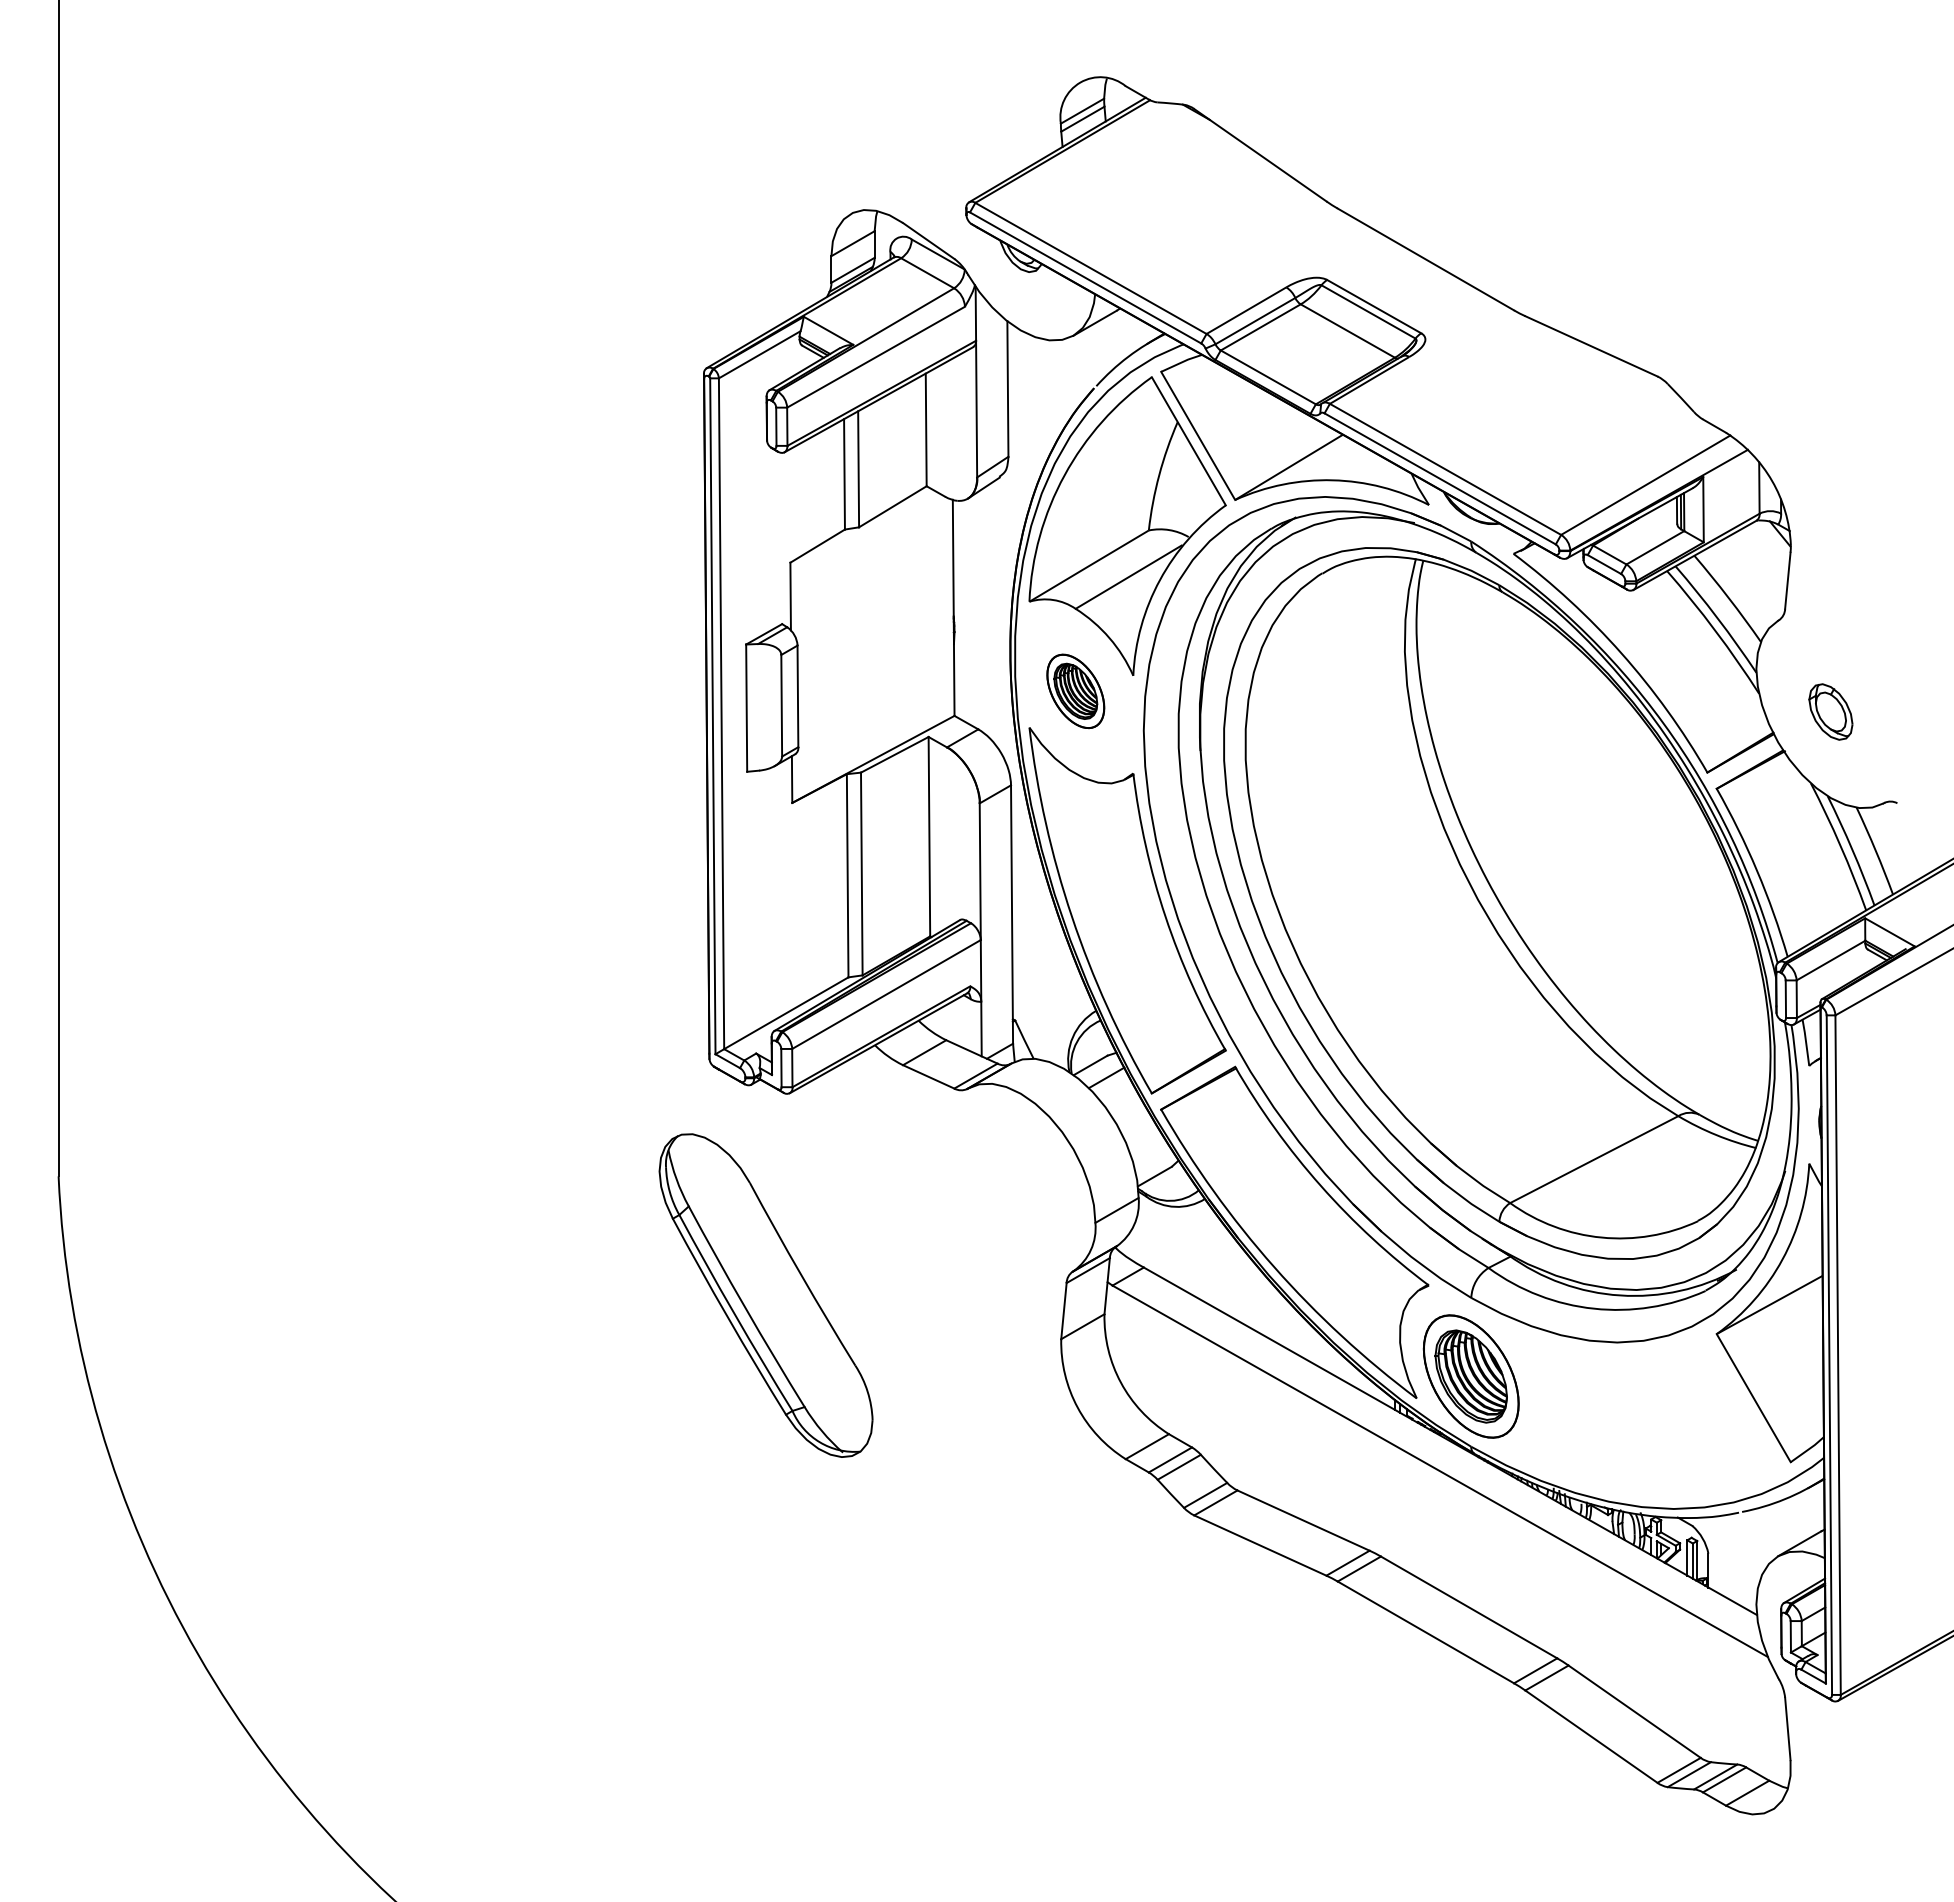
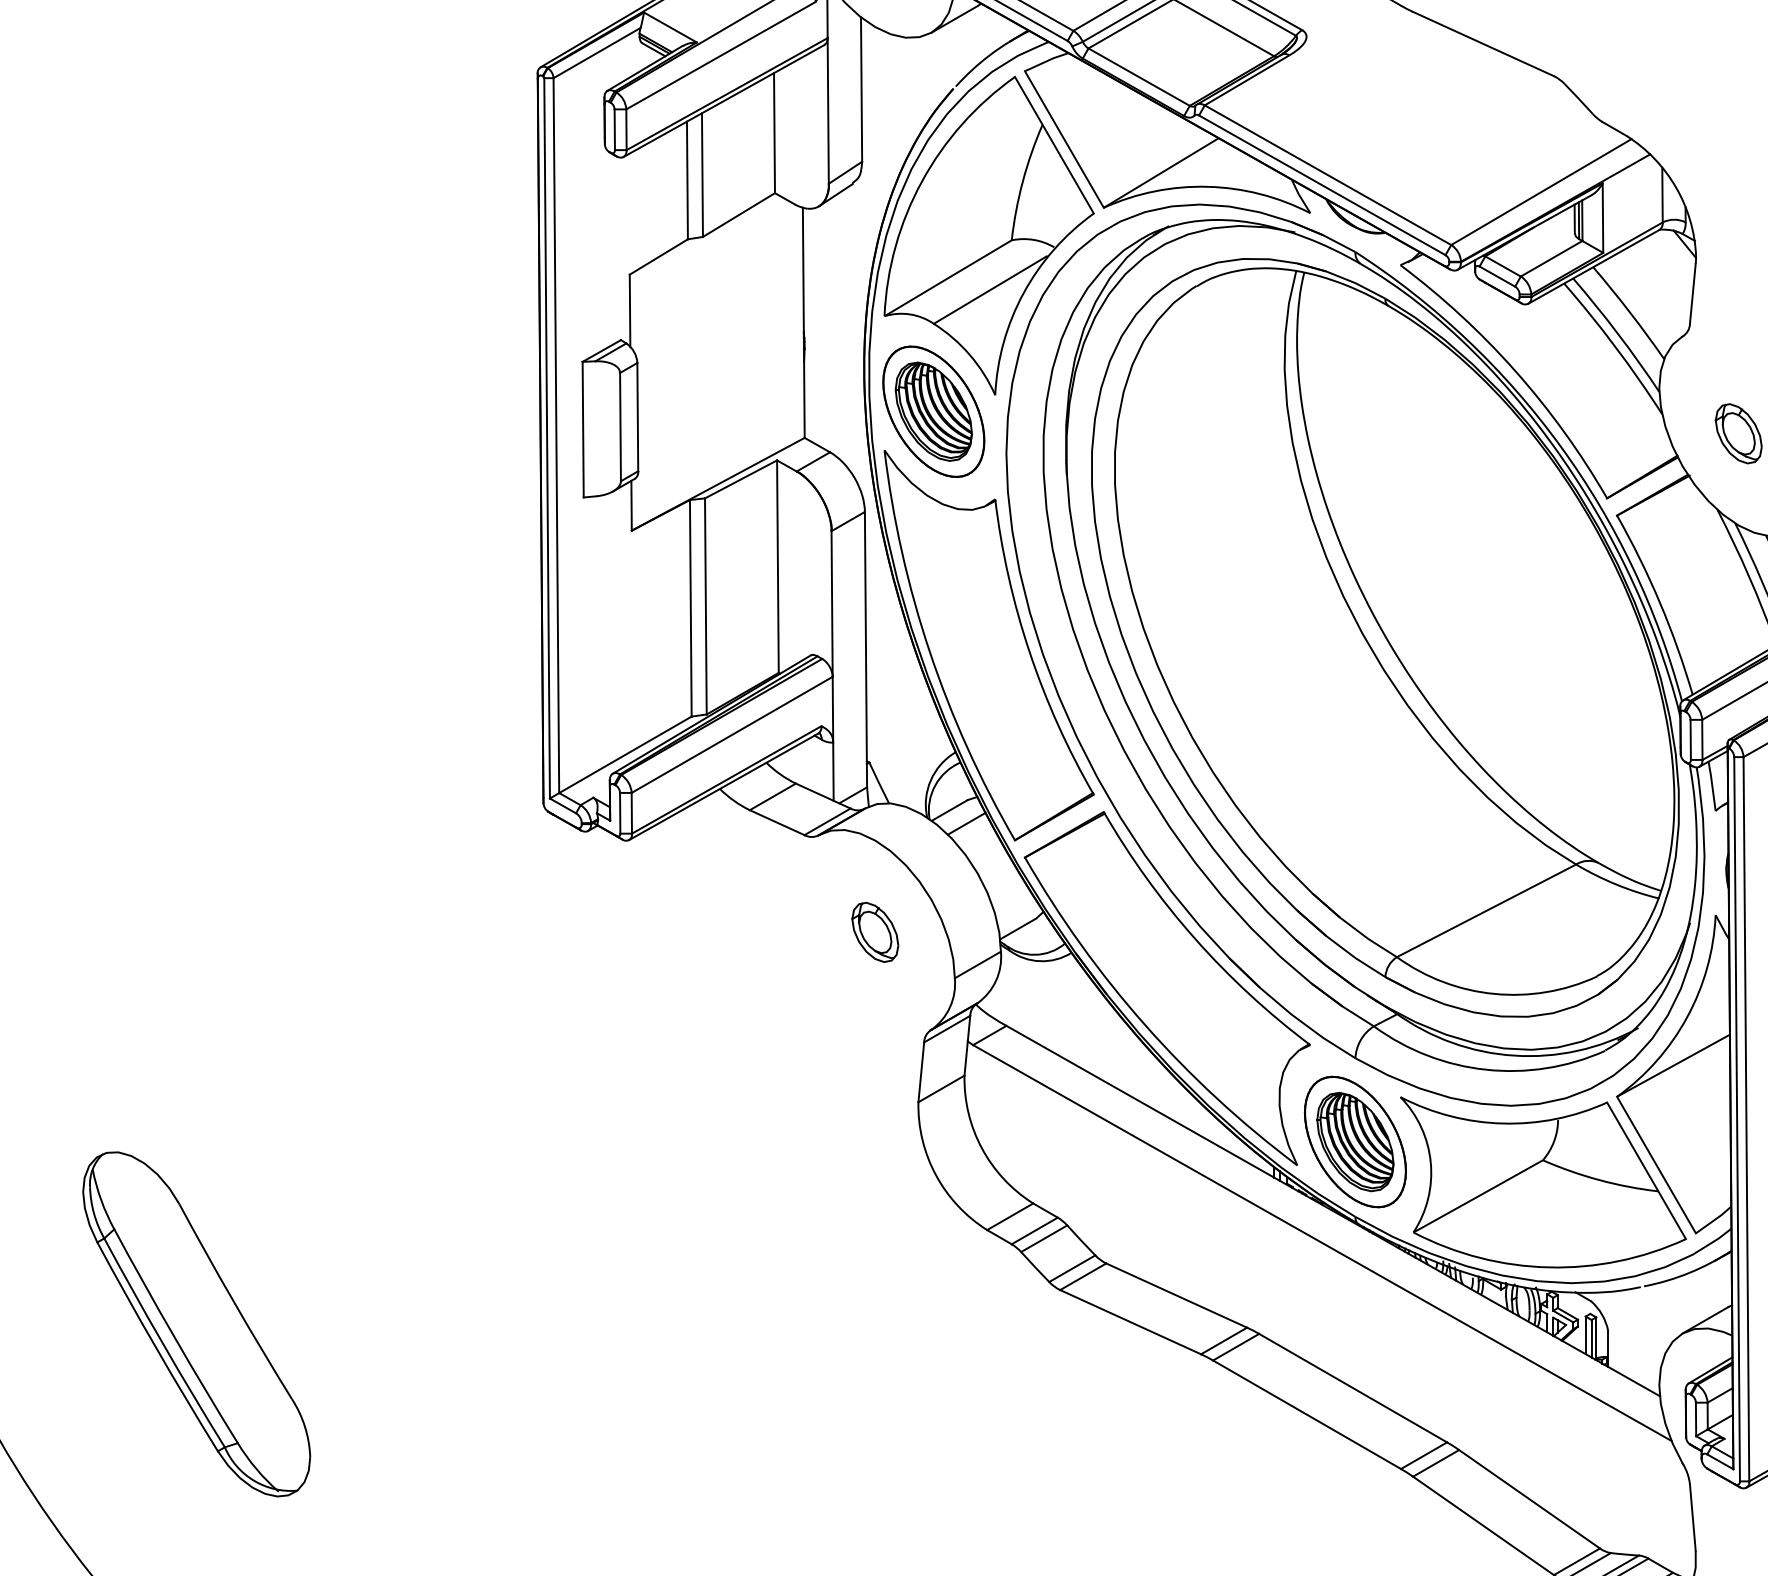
part: (1075, 691) -> (933, 411), size x1.67
part: (1020, 1179) -> (875, 932), added
part: (765, 1295) -> (196, 1324), moved
part: (1647, 1414) -> (1543, 1182), added

